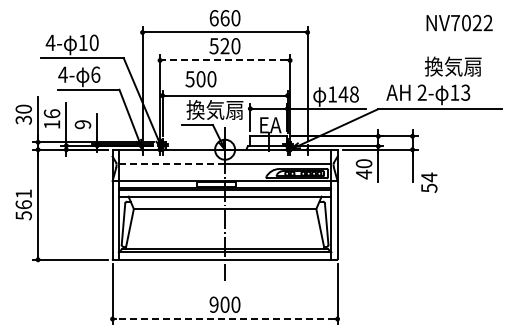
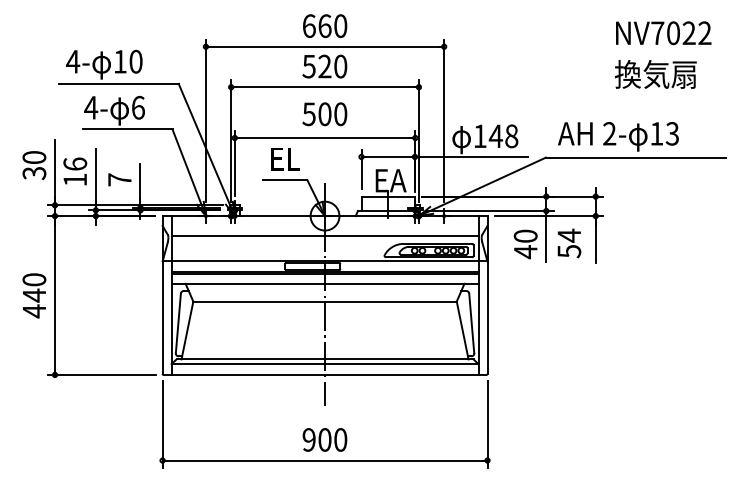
line: (224, 60) -> (324, 87), dashed -> solid
text: (452, 66) -> (654, 74), moved
text: (200, 79) -> (324, 114), moved
text: (214, 109) -> (309, 157), 換気扇 -> EL
text: (82, 124) -> (119, 179), 9 -> 7
line: (171, 163) -> (247, 235), dashed -> solid
text: (429, 182) -> (569, 243), moved
text: (23, 204) -> (33, 295), 561 -> 440
line: (225, 319) -> (325, 461), dashed -> solid

